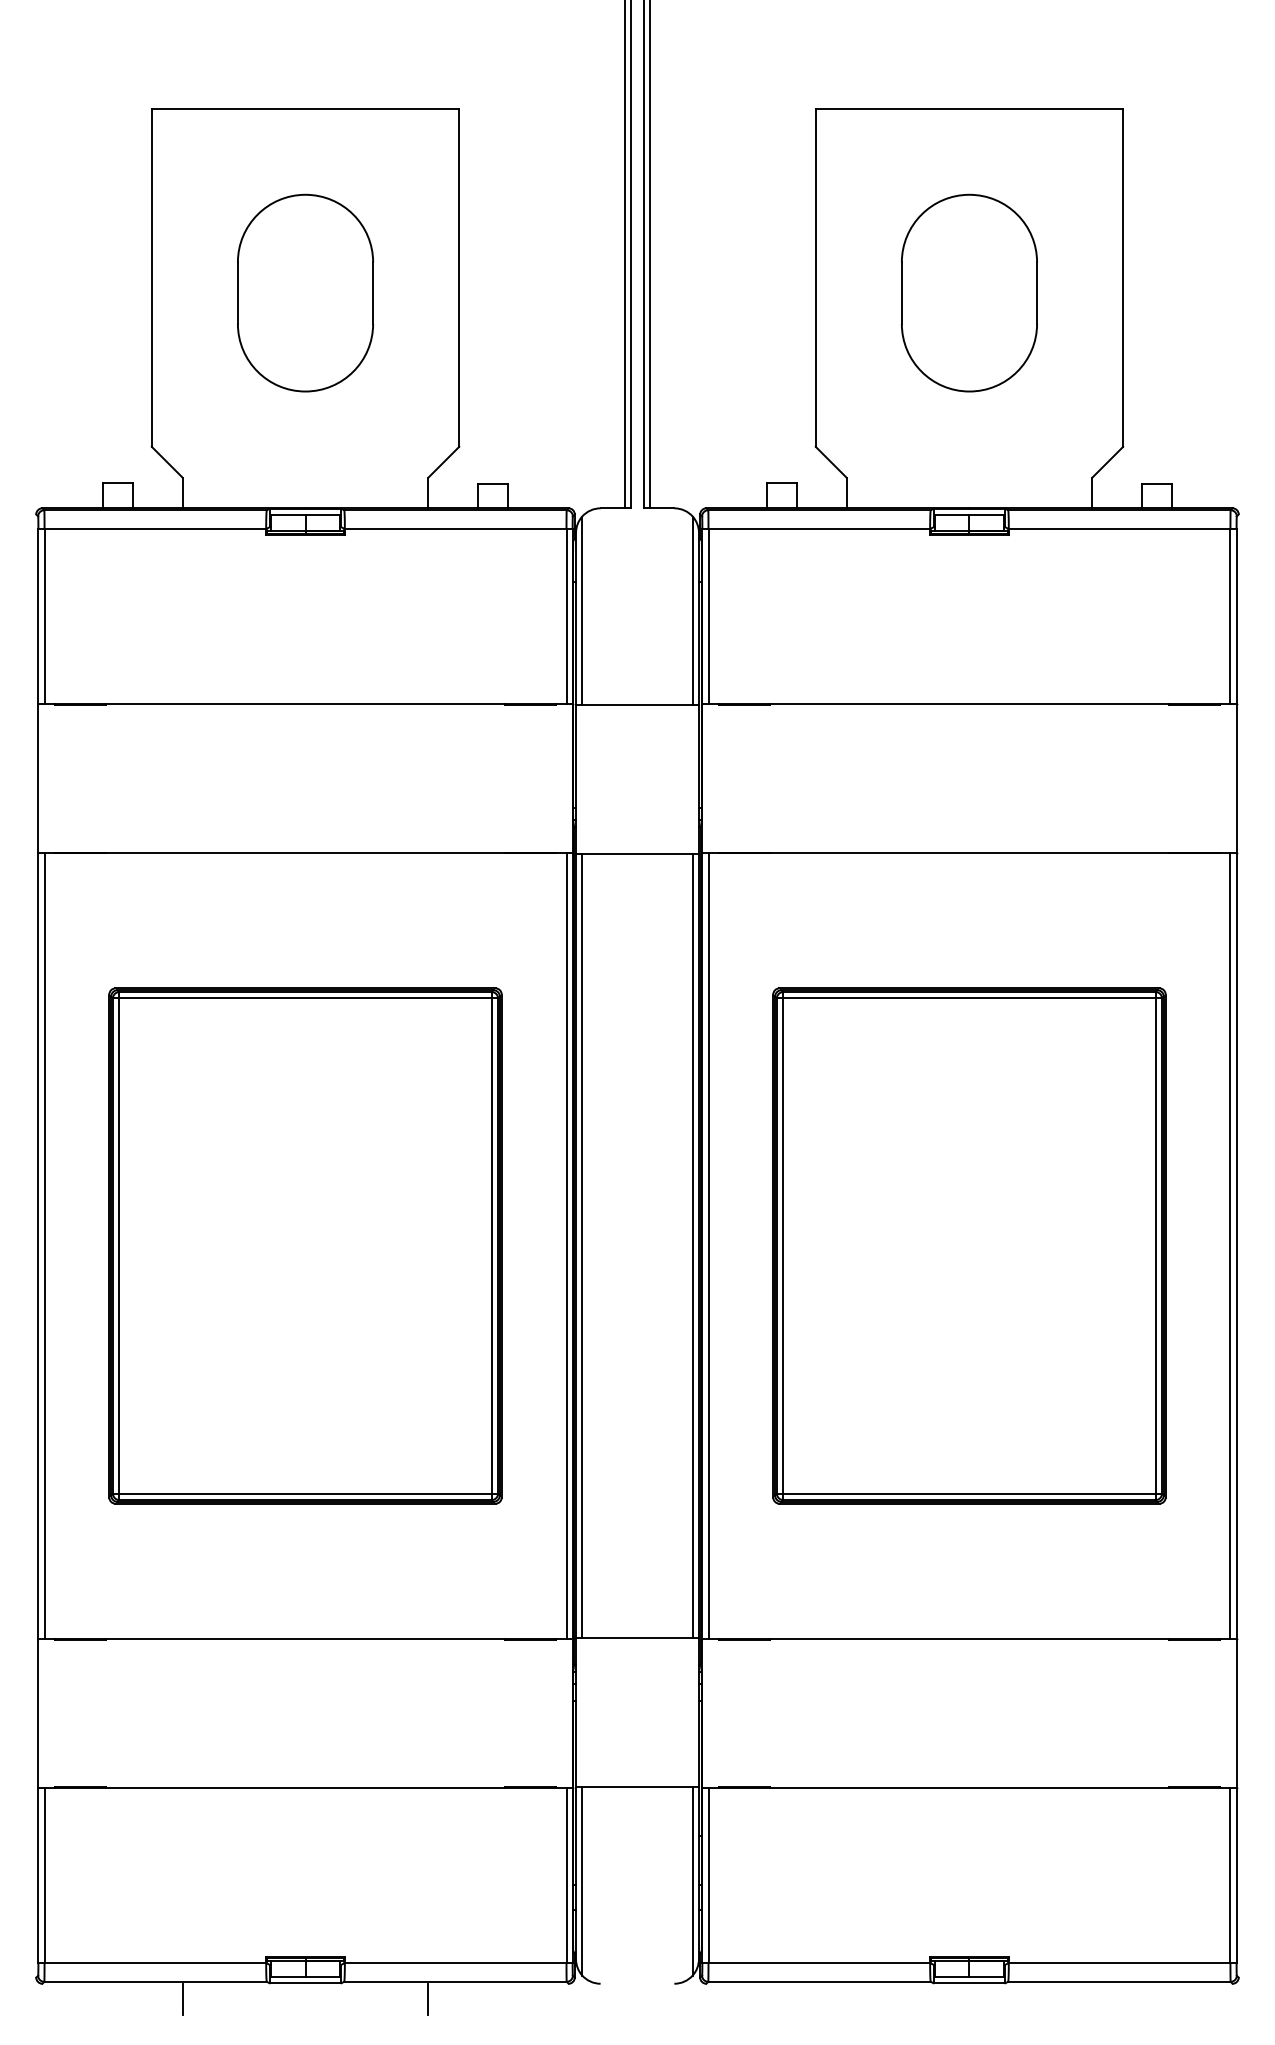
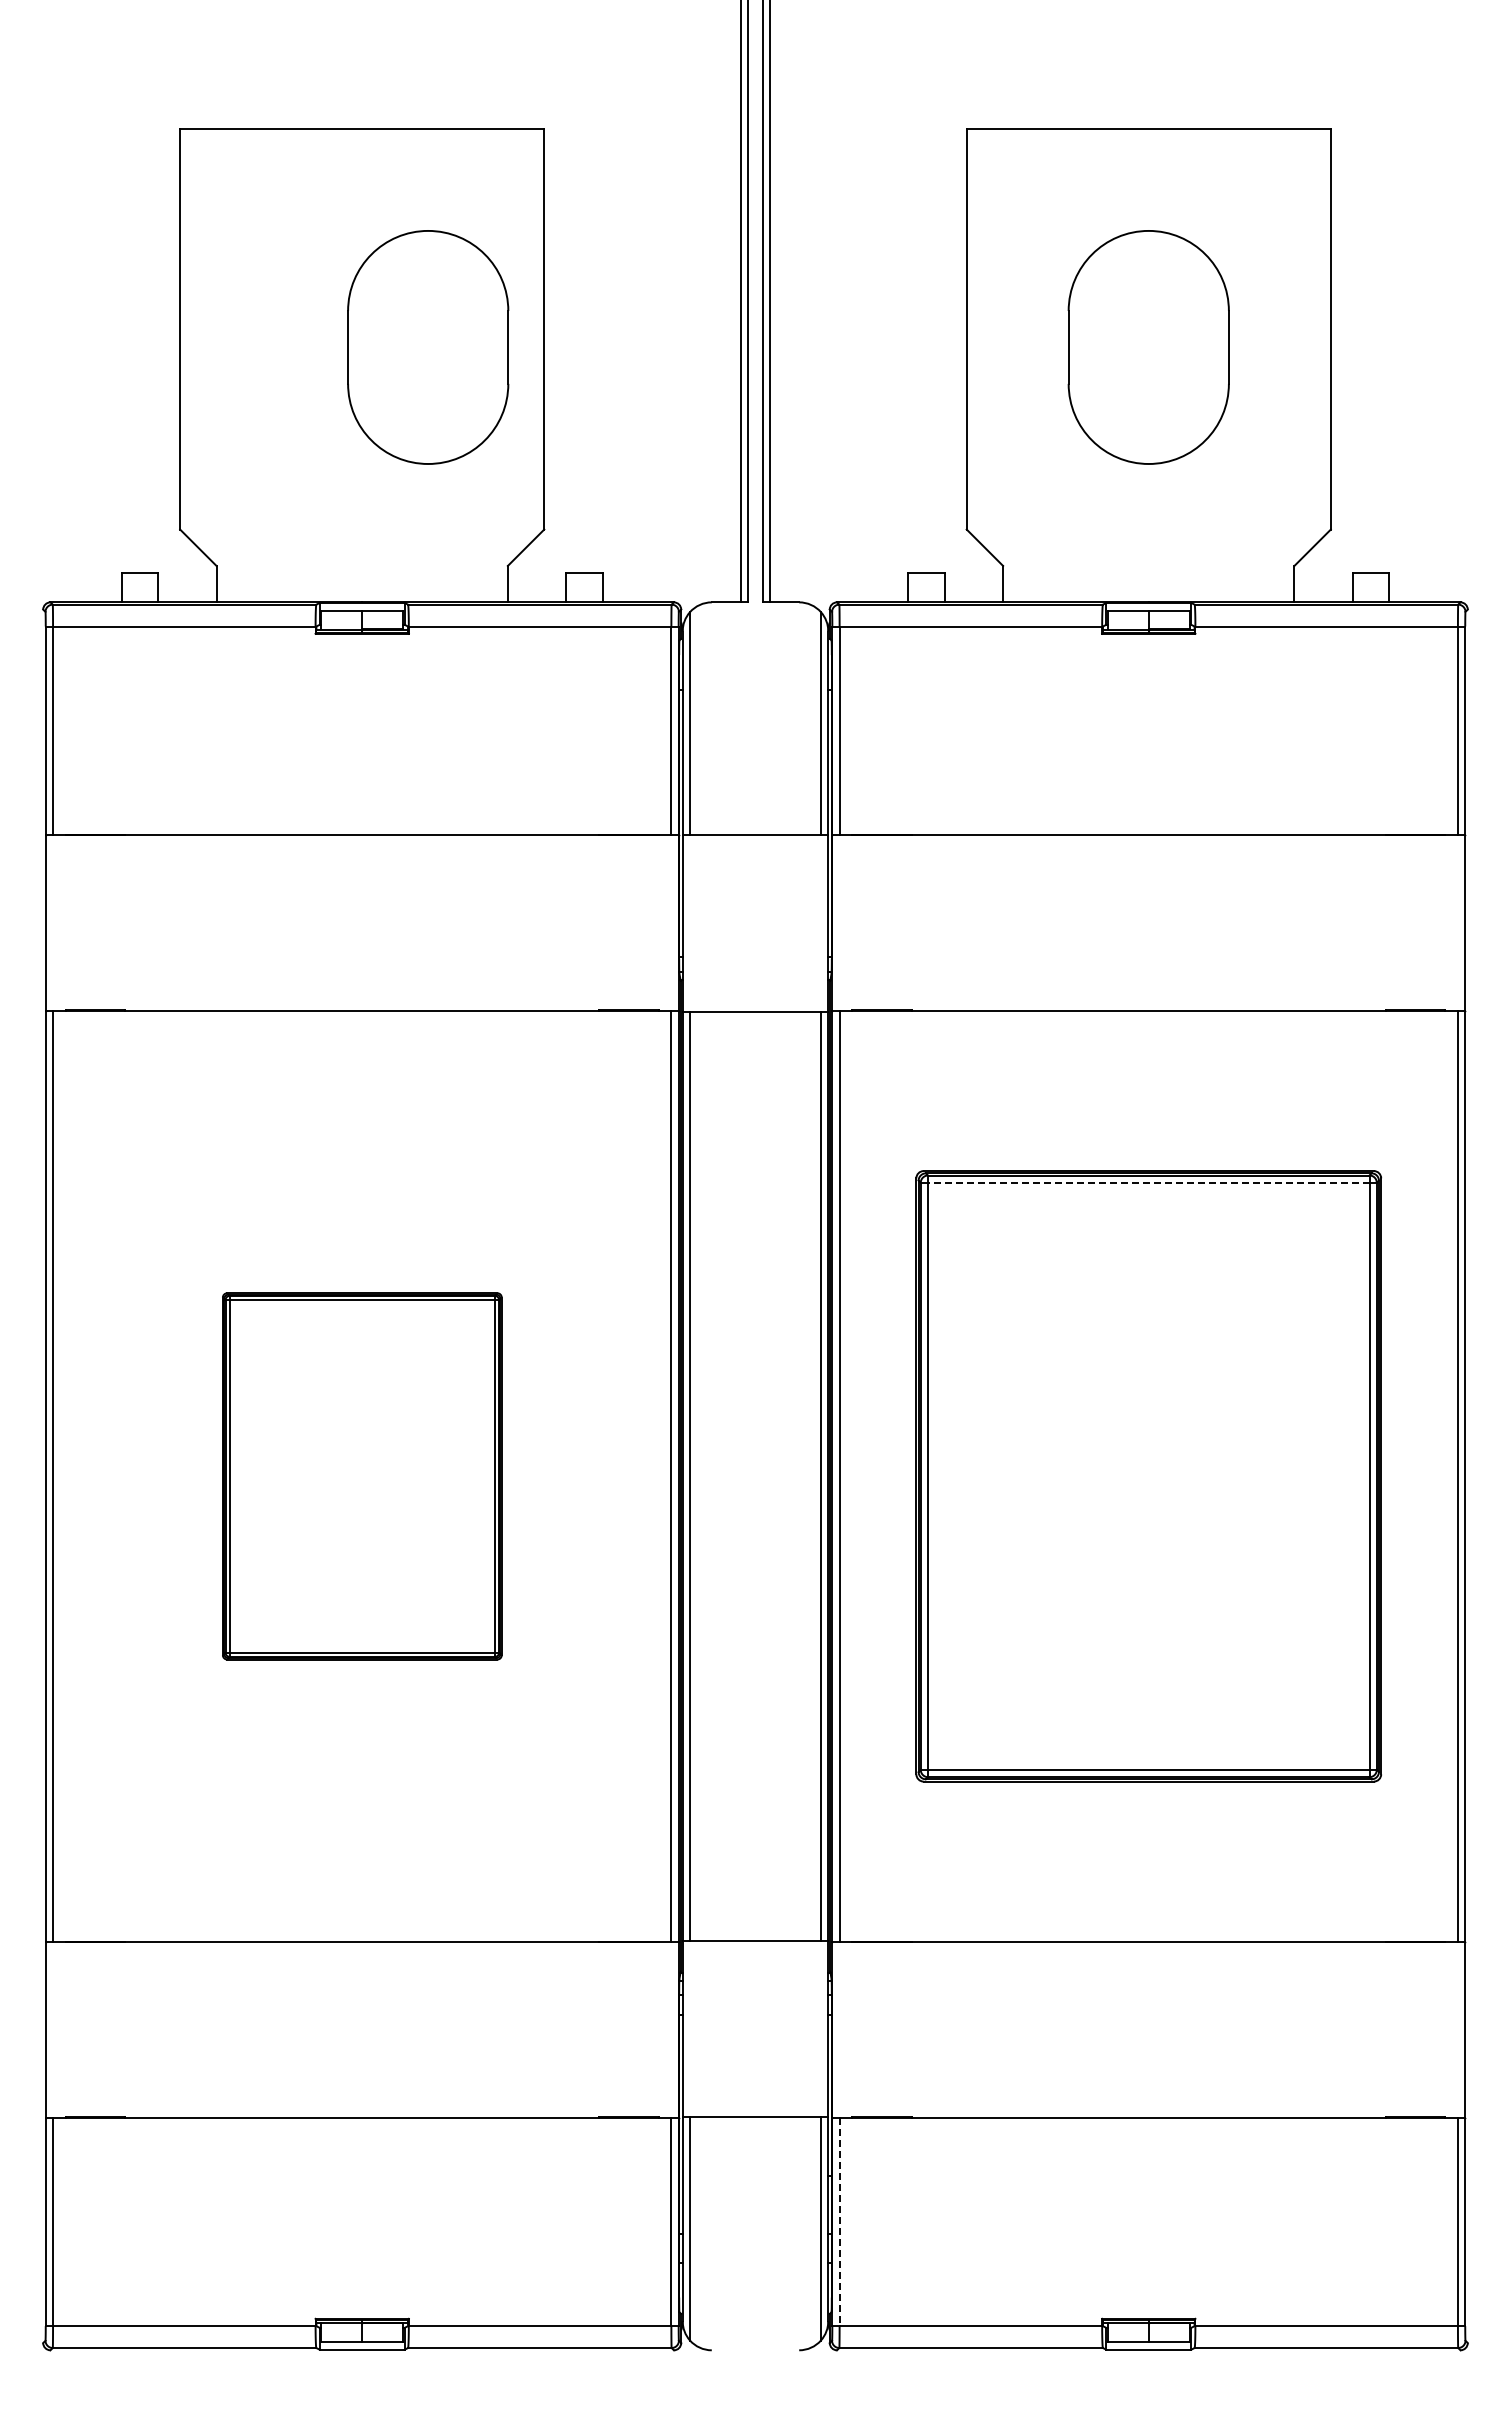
part: (305, 293) -> (428, 347), moved
line: (969, 998) -> (1148, 1182), solid -> dashed
part: (305, 1246) -> (362, 1476), size x0.6
line: (708, 1875) -> (839, 2222), solid -> dashed
line: (182, 1999) -> (216, 2368), removed
line: (428, 1999) -> (507, 2368), removed

